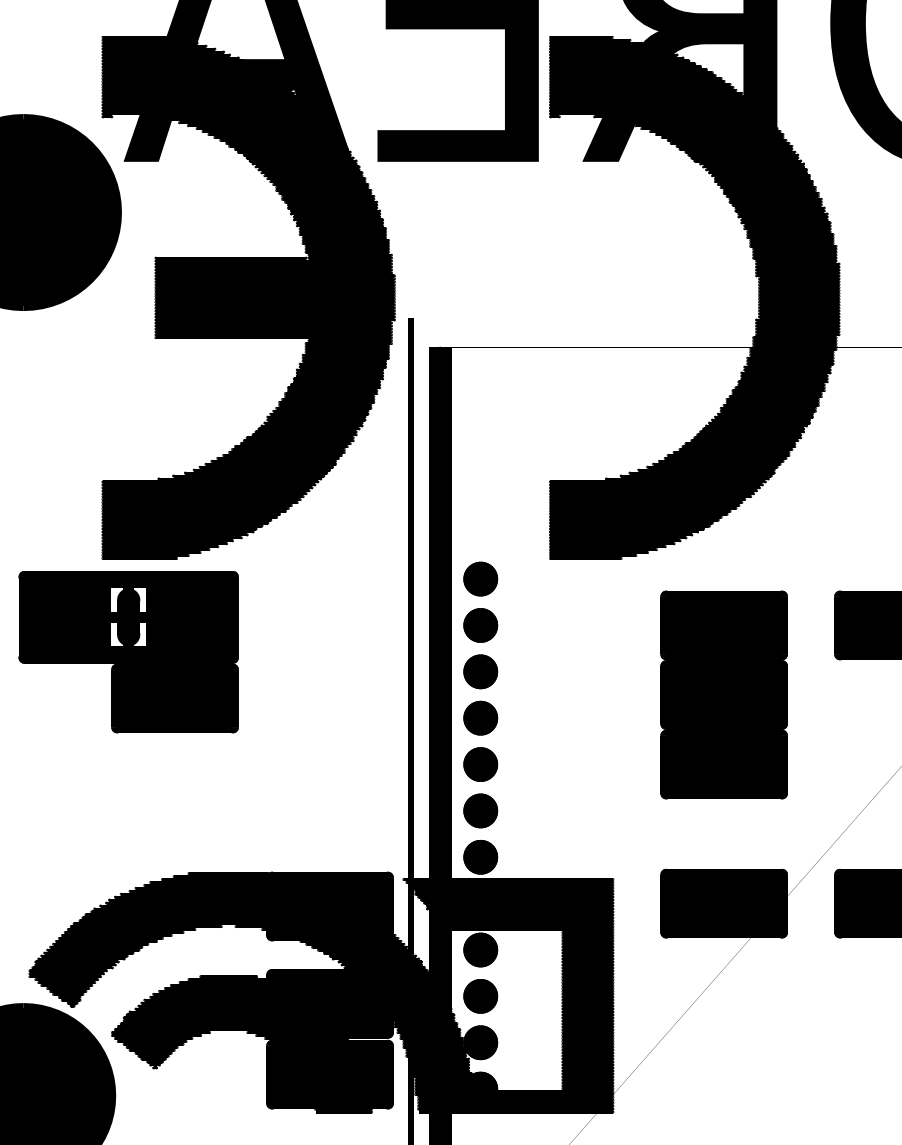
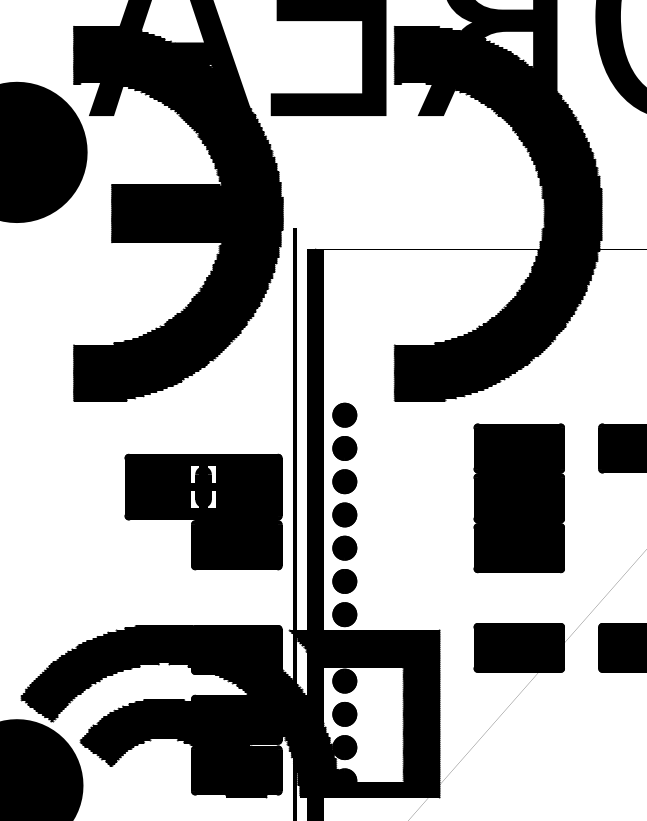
part: (128, 652) -> (203, 512), moved

